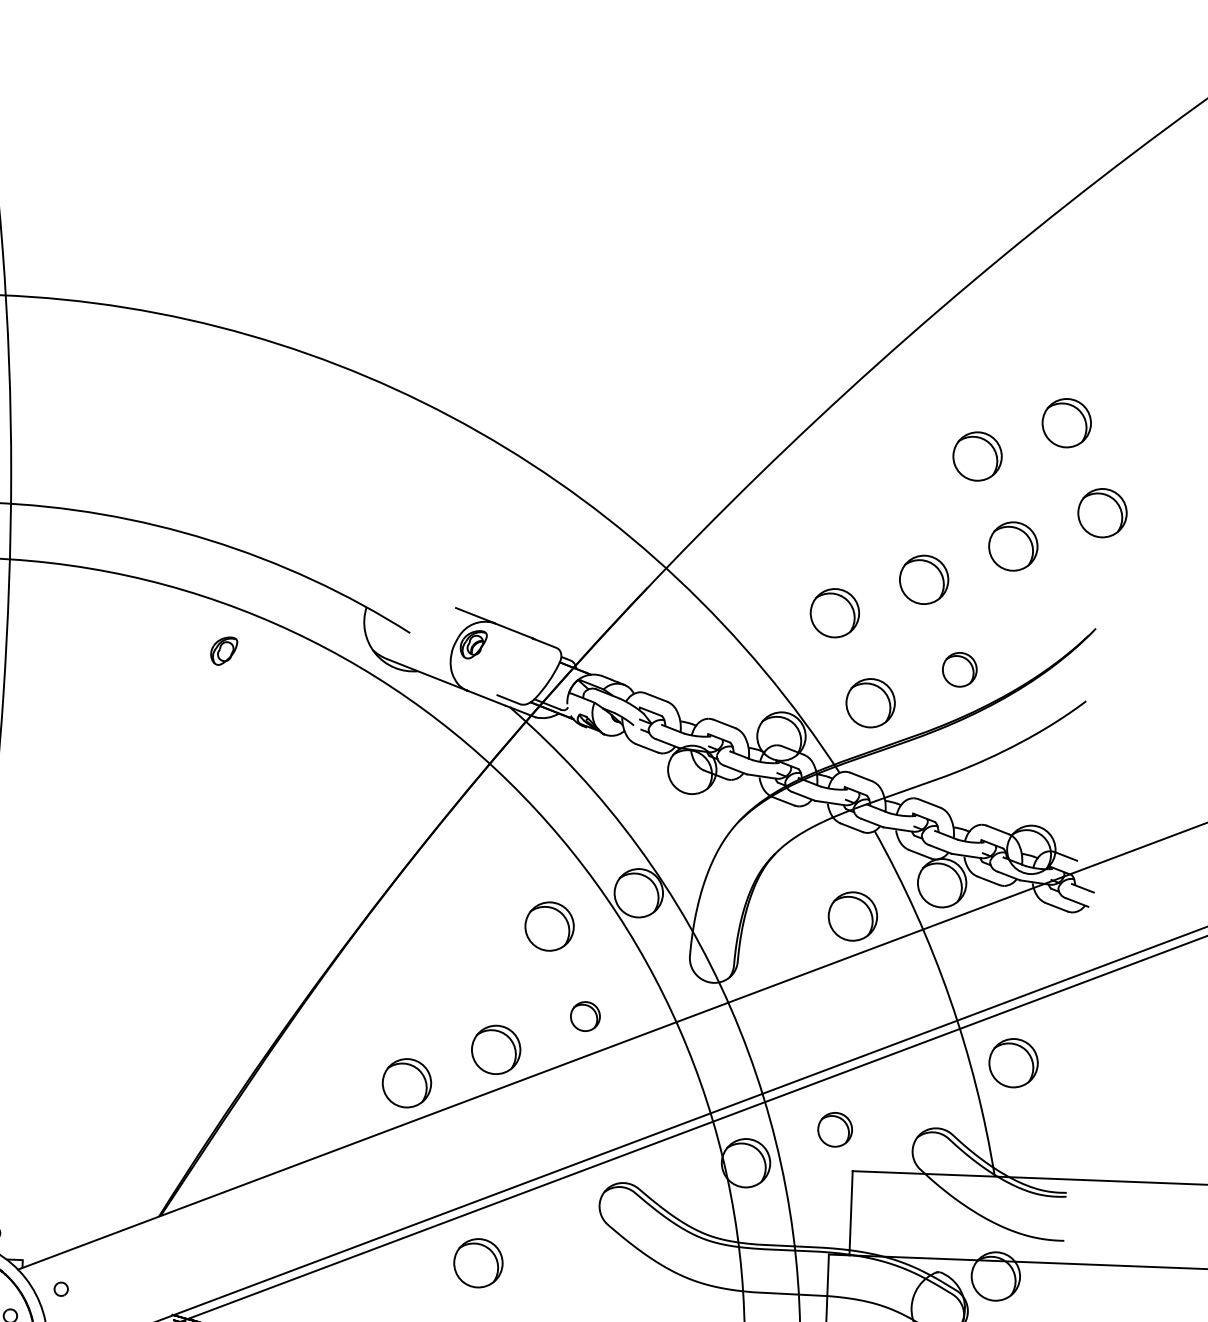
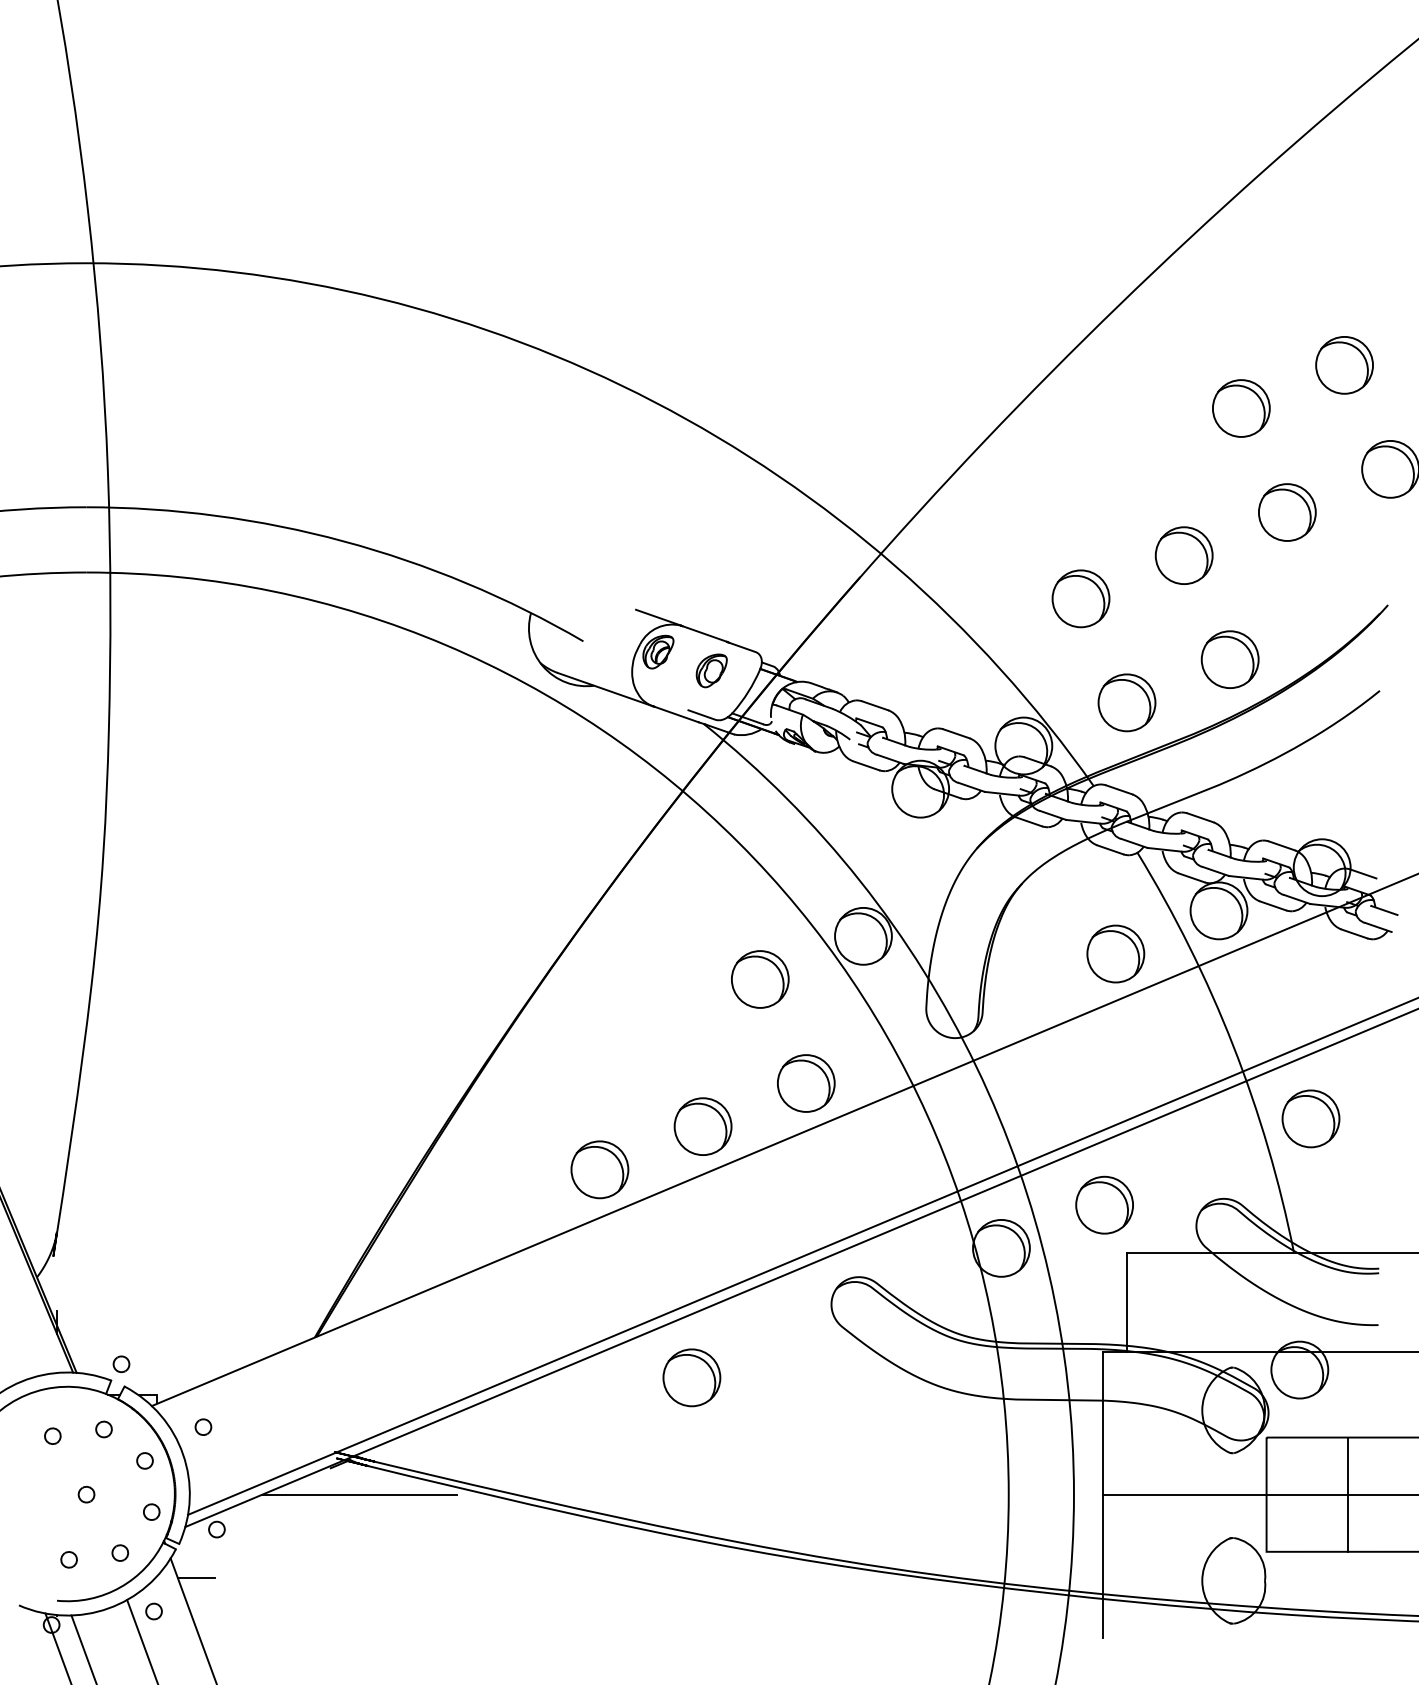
part: (223, 650) -> (711, 670), moved
part: (959, 669) -> (1229, 659), size x1.43
part: (585, 1016) -> (806, 1083), size x1.67
part: (835, 1129) -> (1104, 1204), size x1.43

